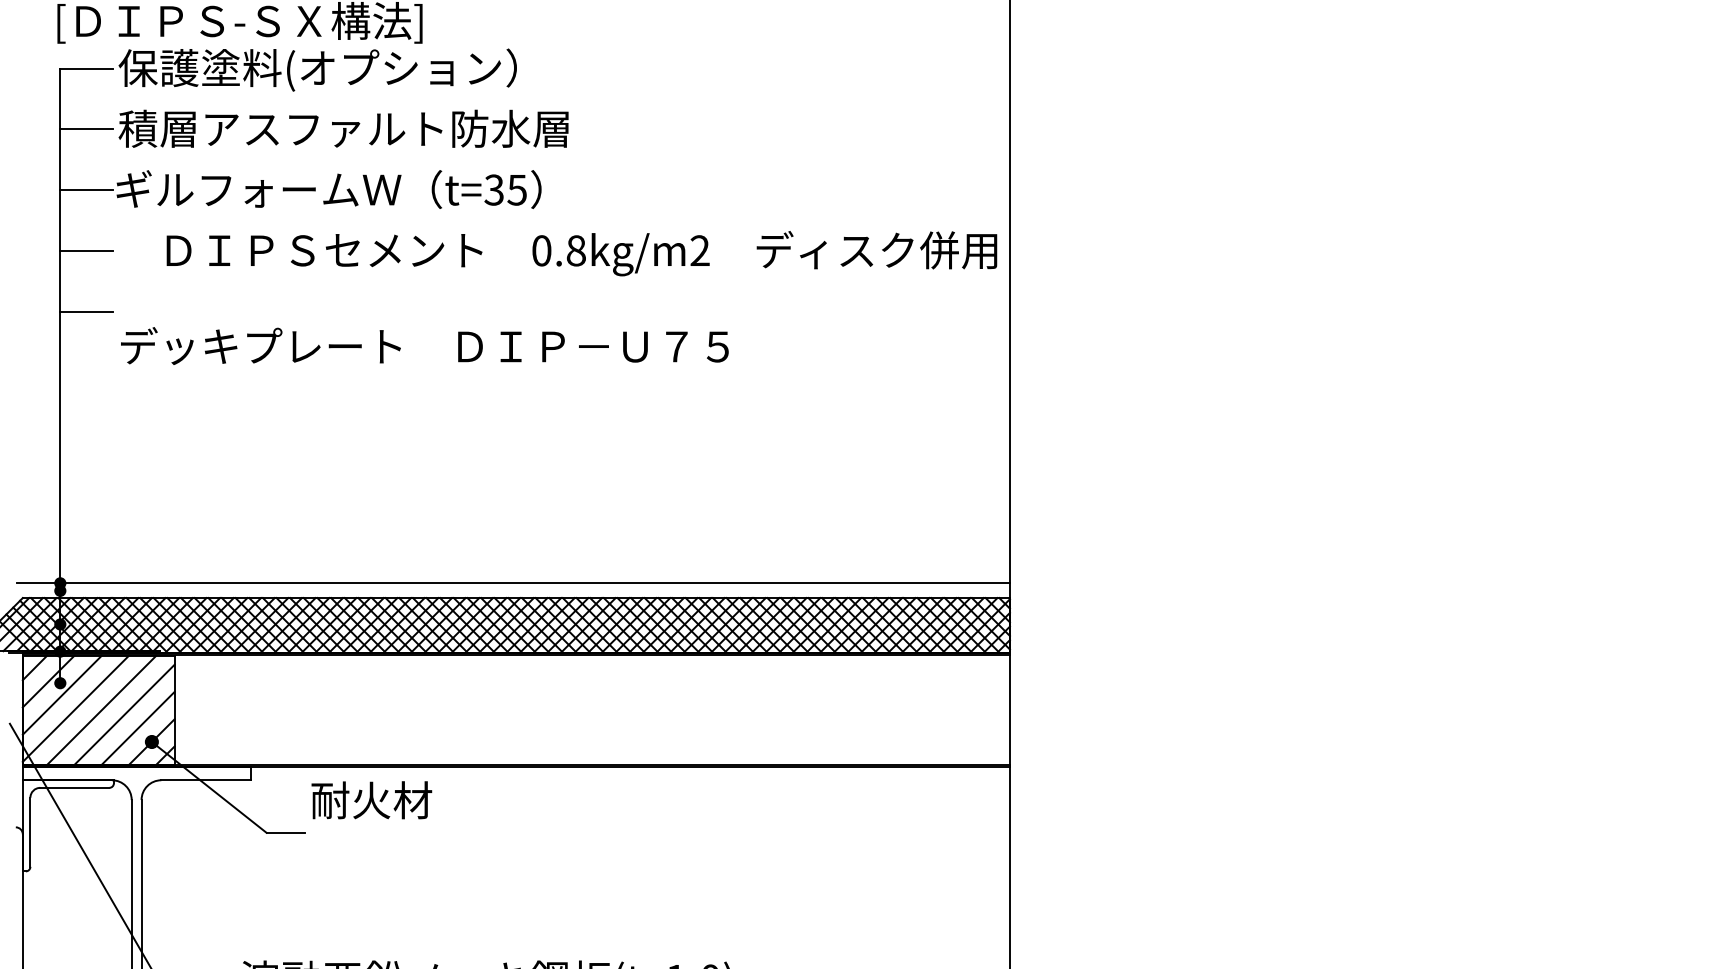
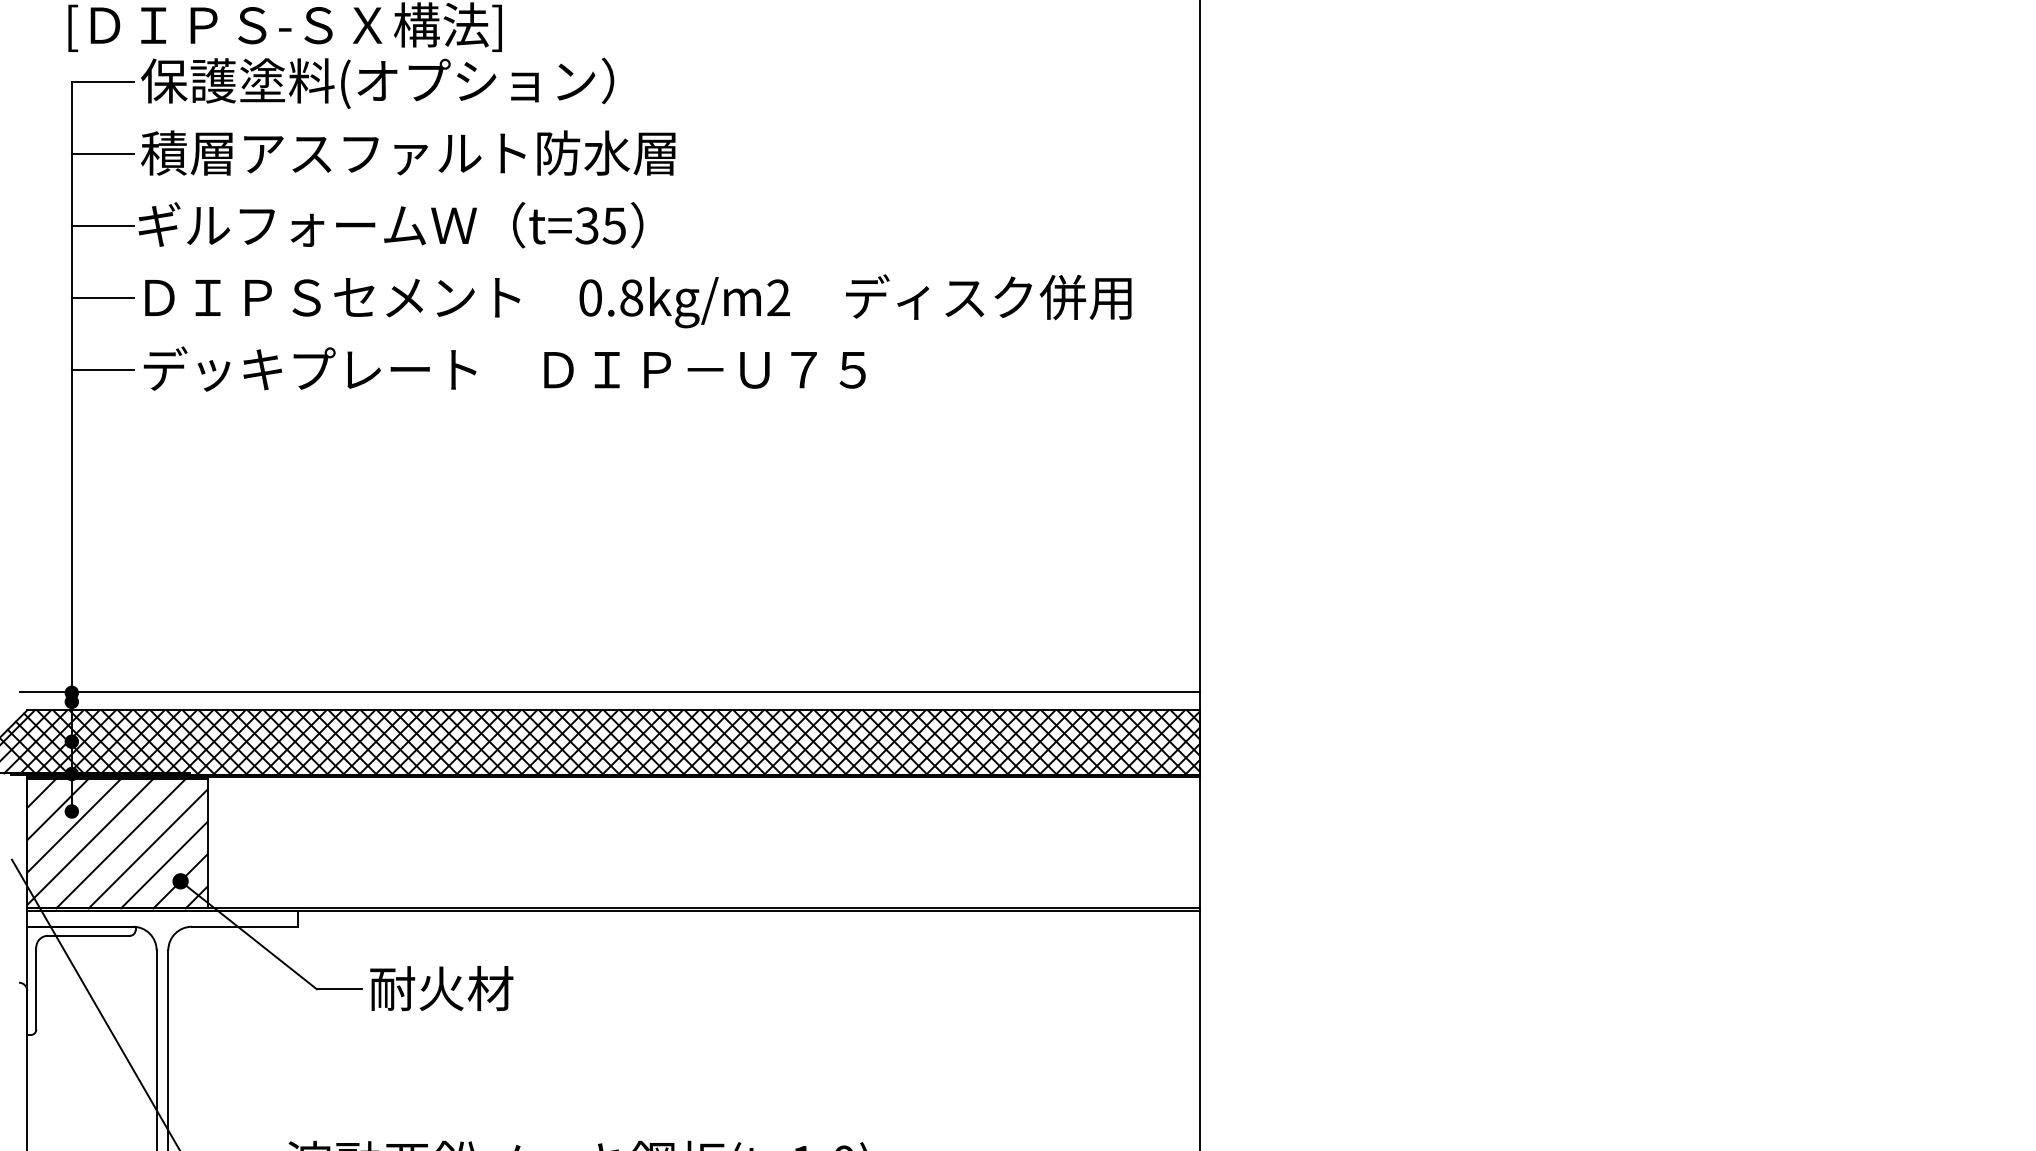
text: (582, 253) -> (638, 301), moved
text: (424, 345) -> (504, 368), moved
text: (371, 800) -> (441, 988), moved

